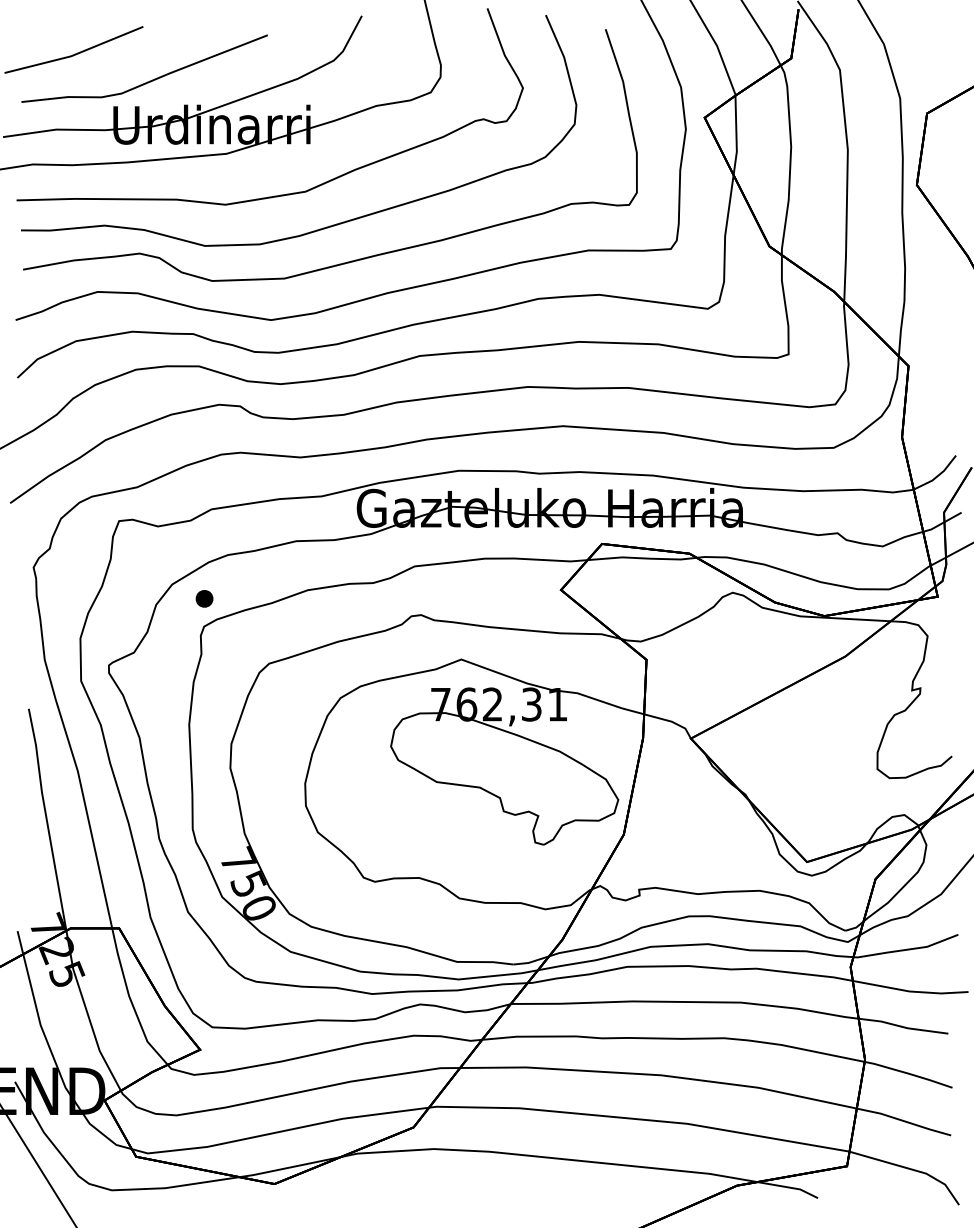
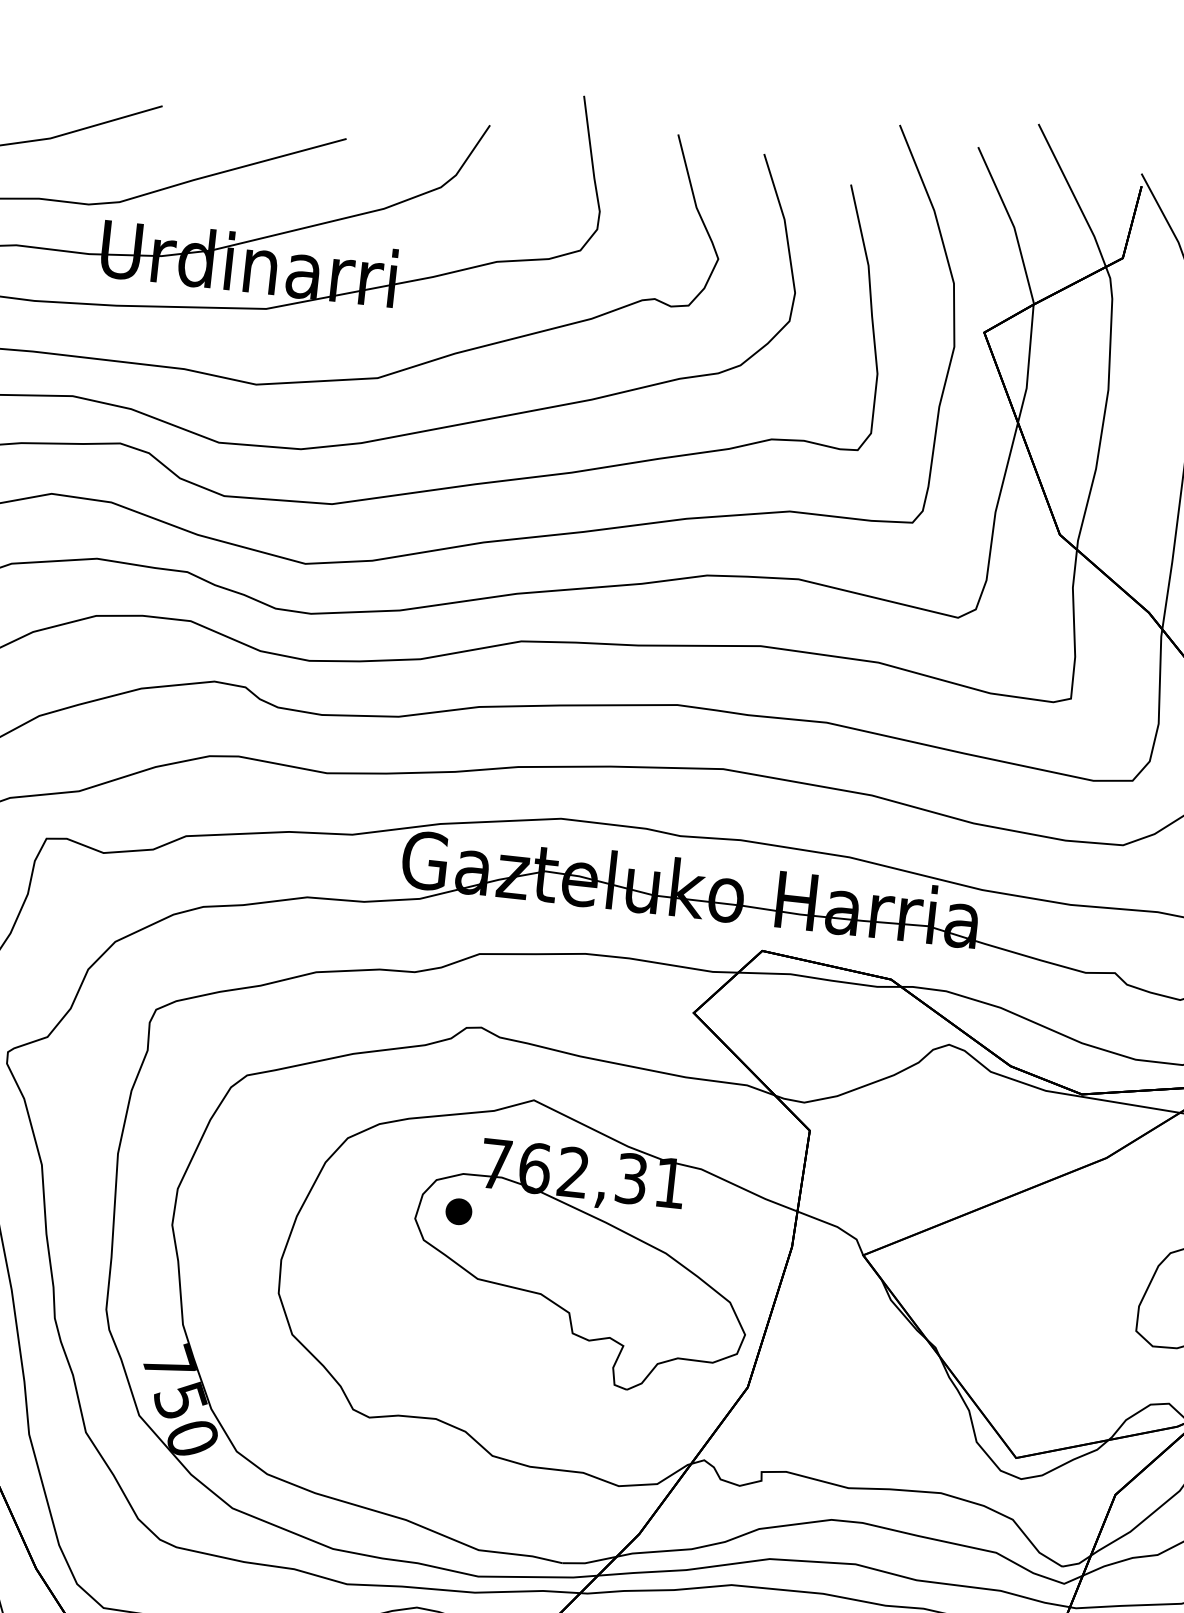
part: (204, 598) -> (458, 1211), moved

